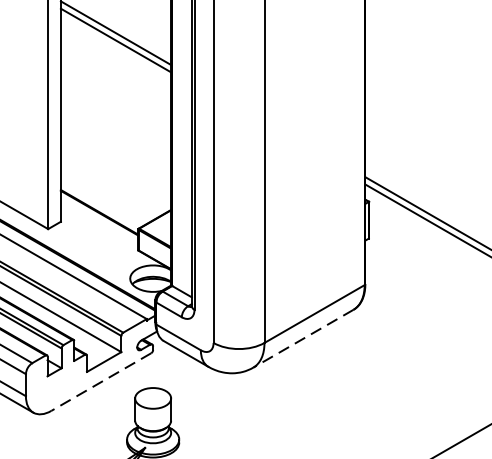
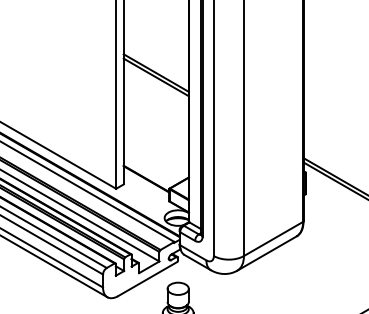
line: (302, 338) -> (266, 253), dashed -> solid
line: (101, 382) -> (147, 279), dashed -> solid

